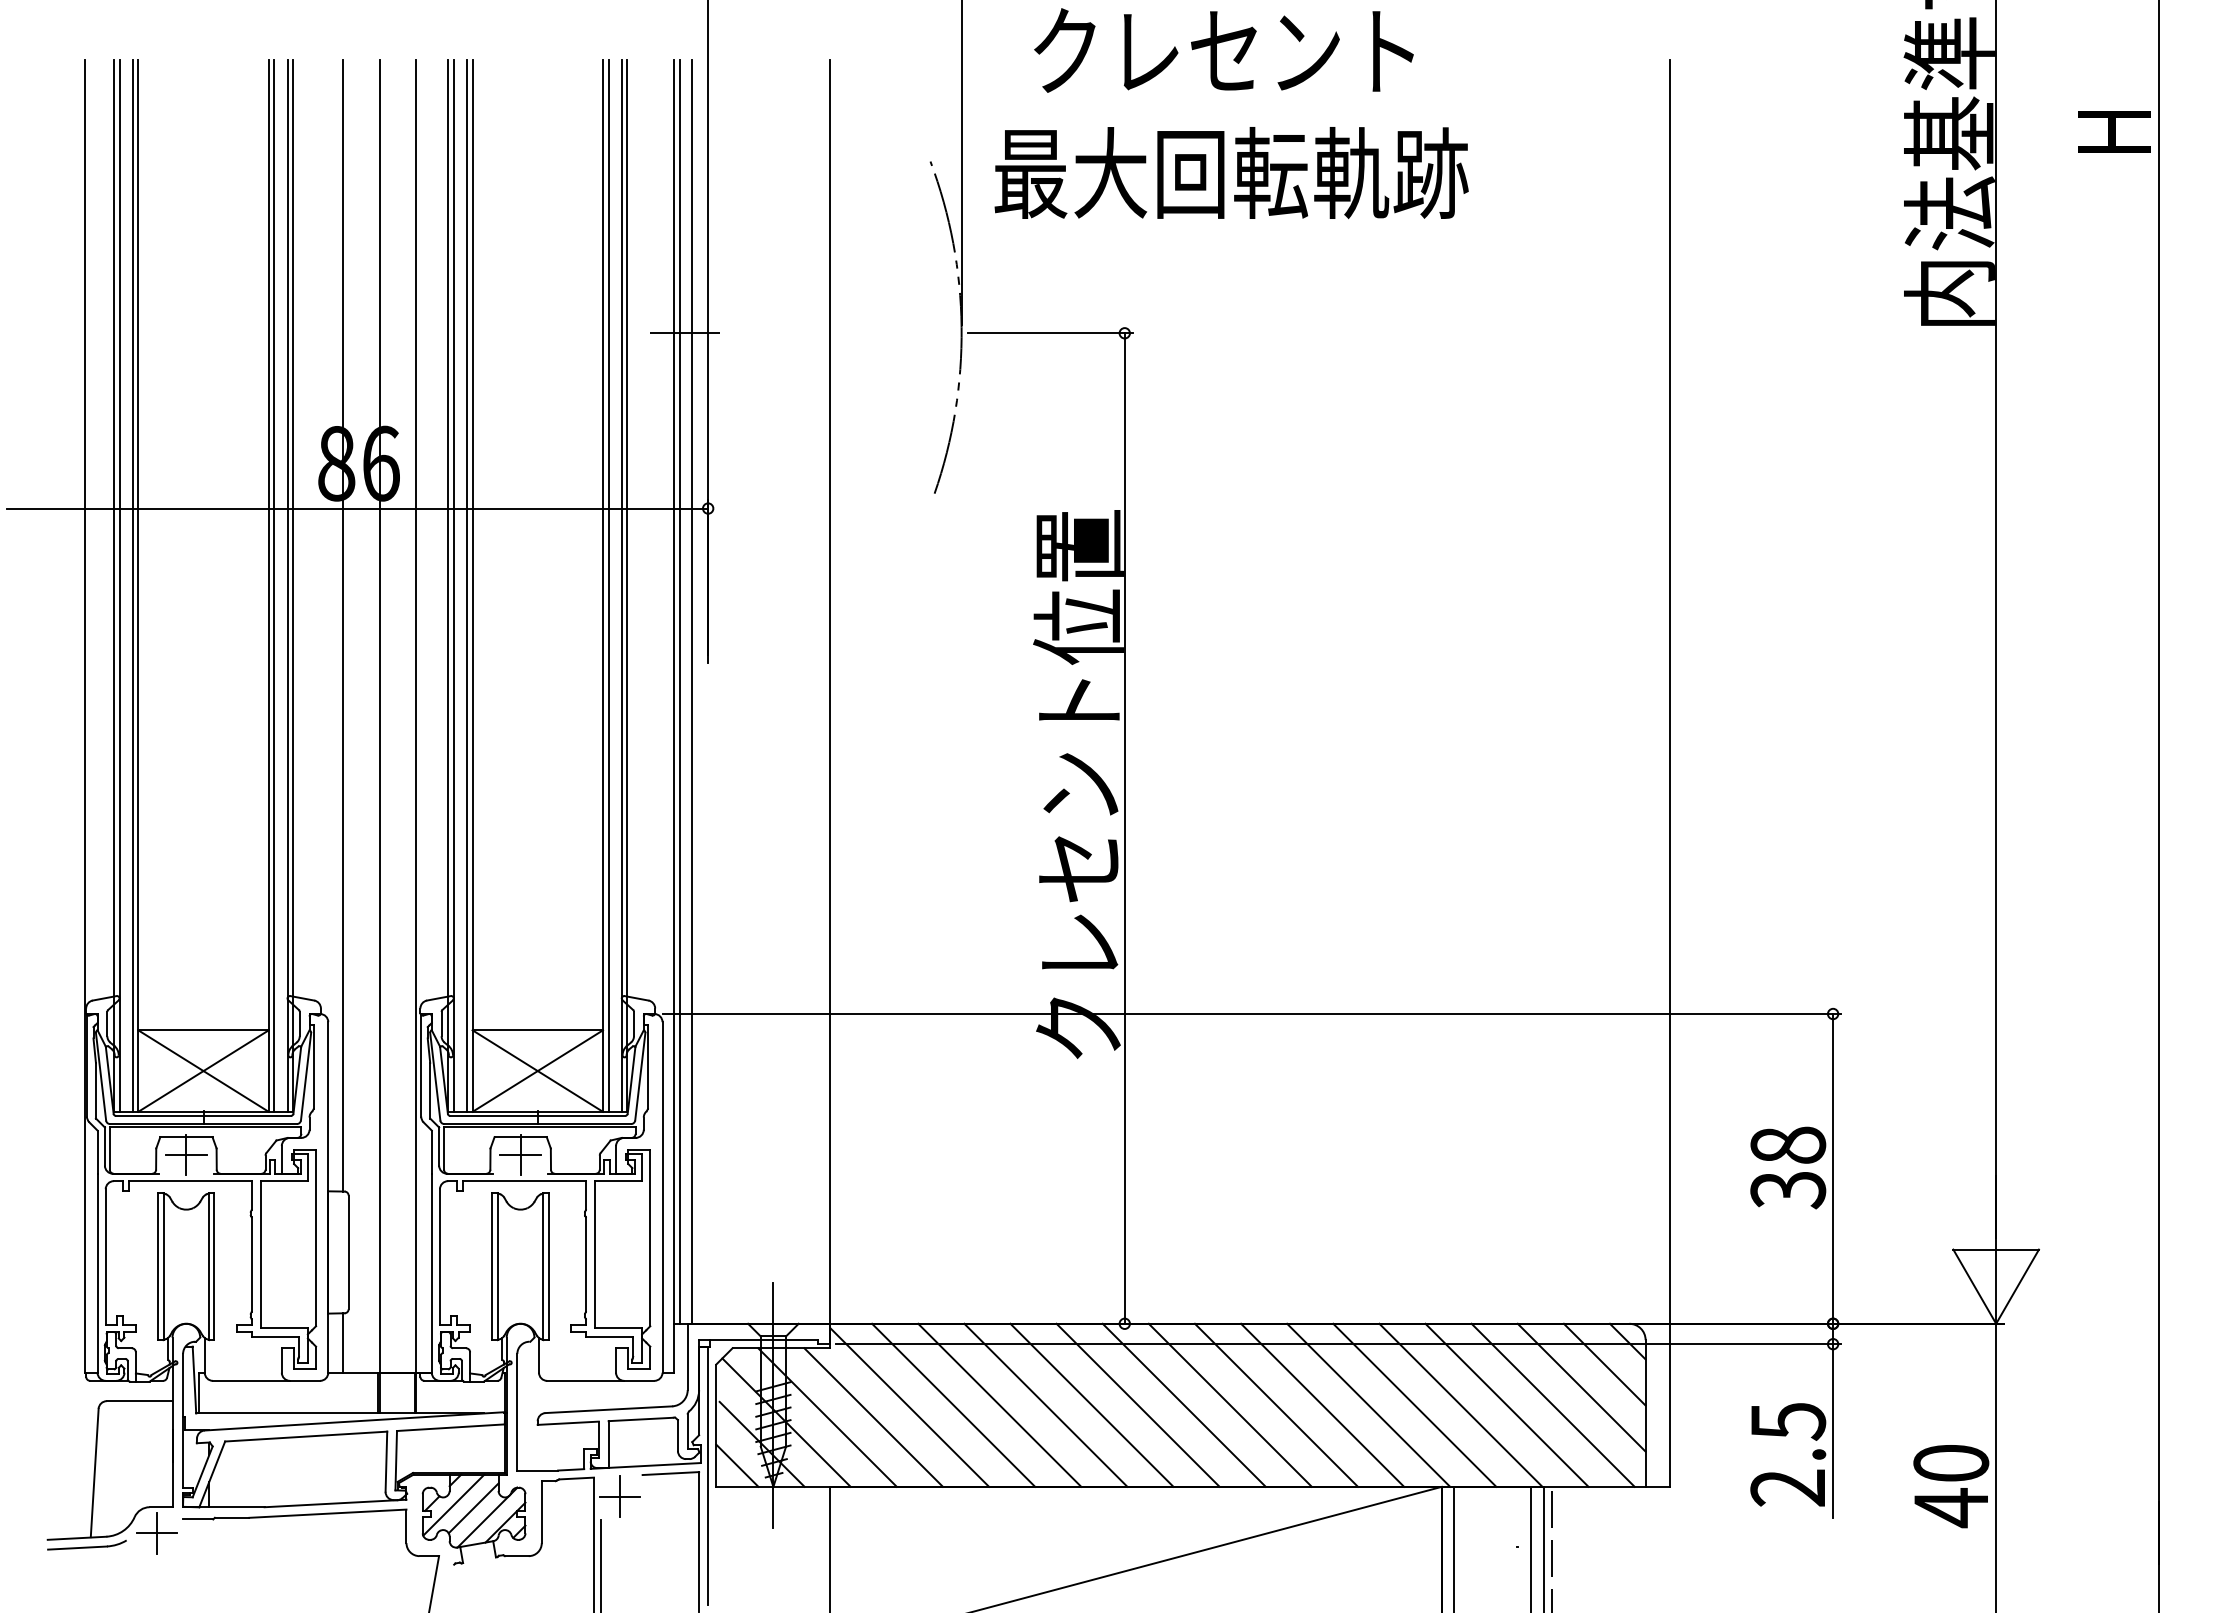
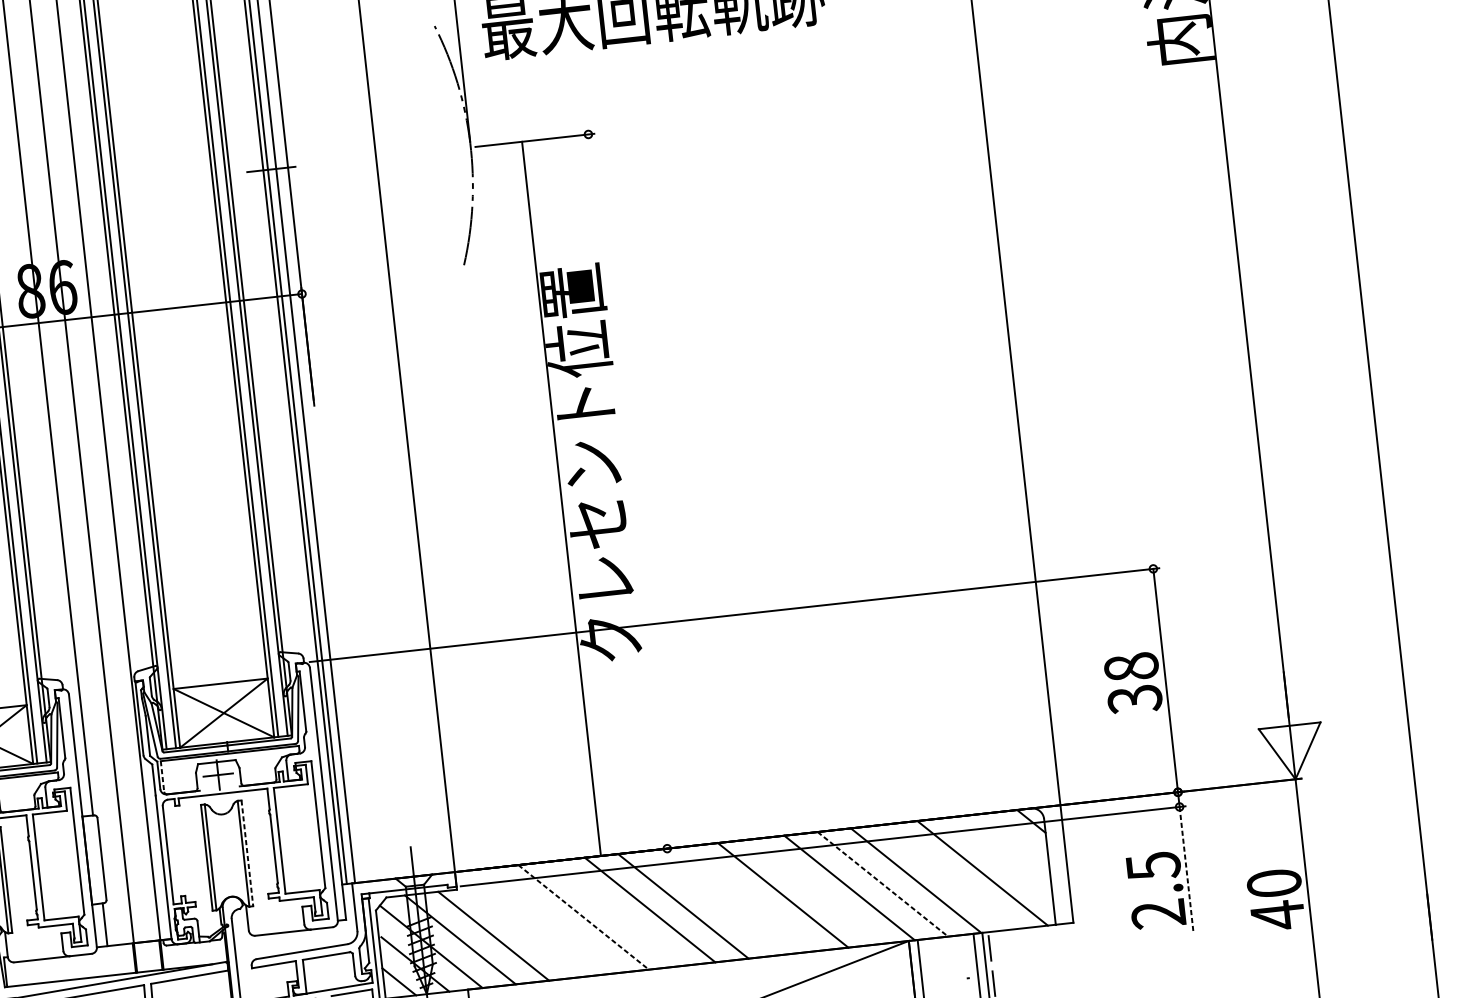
line: (1124, 828) -> (561, 498), moved
line: (444, 1149) -> (162, 777), solid -> dashed
line: (548, 1267) -> (247, 853), solid -> dashed
line: (1604, 1364) -> (1016, 839), removed
line: (1581, 1387) -> (1001, 858), removed
line: (953, 1404) -> (550, 920), removed
line: (1045, 1404) -> (616, 913), removed
line: (1183, 1404) -> (716, 902), removed
line: (1229, 1404) -> (749, 898), removed
line: (1322, 1404) -> (816, 891), removed
line: (1506, 1404) -> (948, 876), removed
line: (1000, 1405) -> (584, 917), solid -> dashed
line: (1415, 1405) -> (883, 884), solid -> dashed
line: (909, 1407) -> (518, 926), removed
line: (1833, 1431) -> (1186, 869), solid -> dashed

